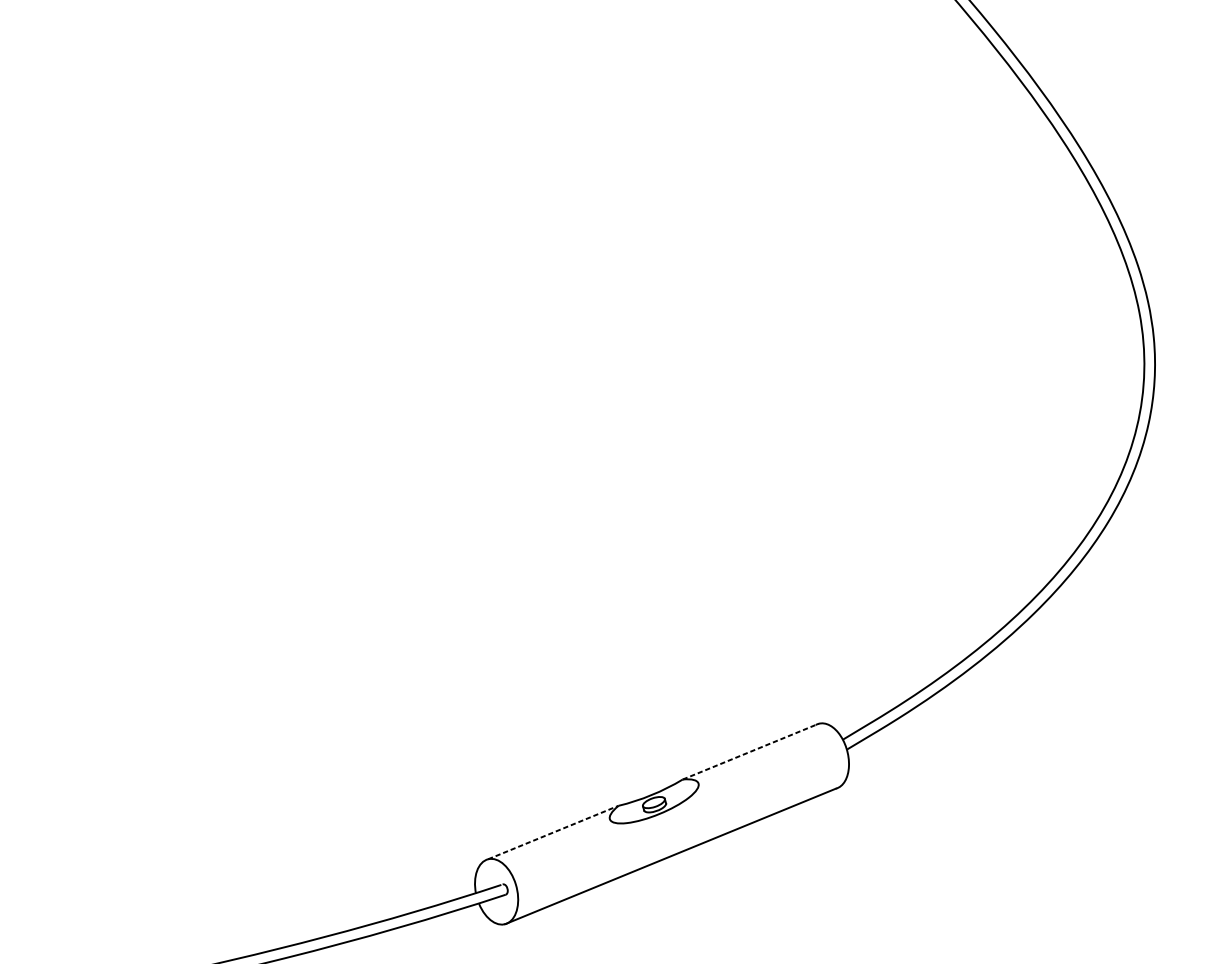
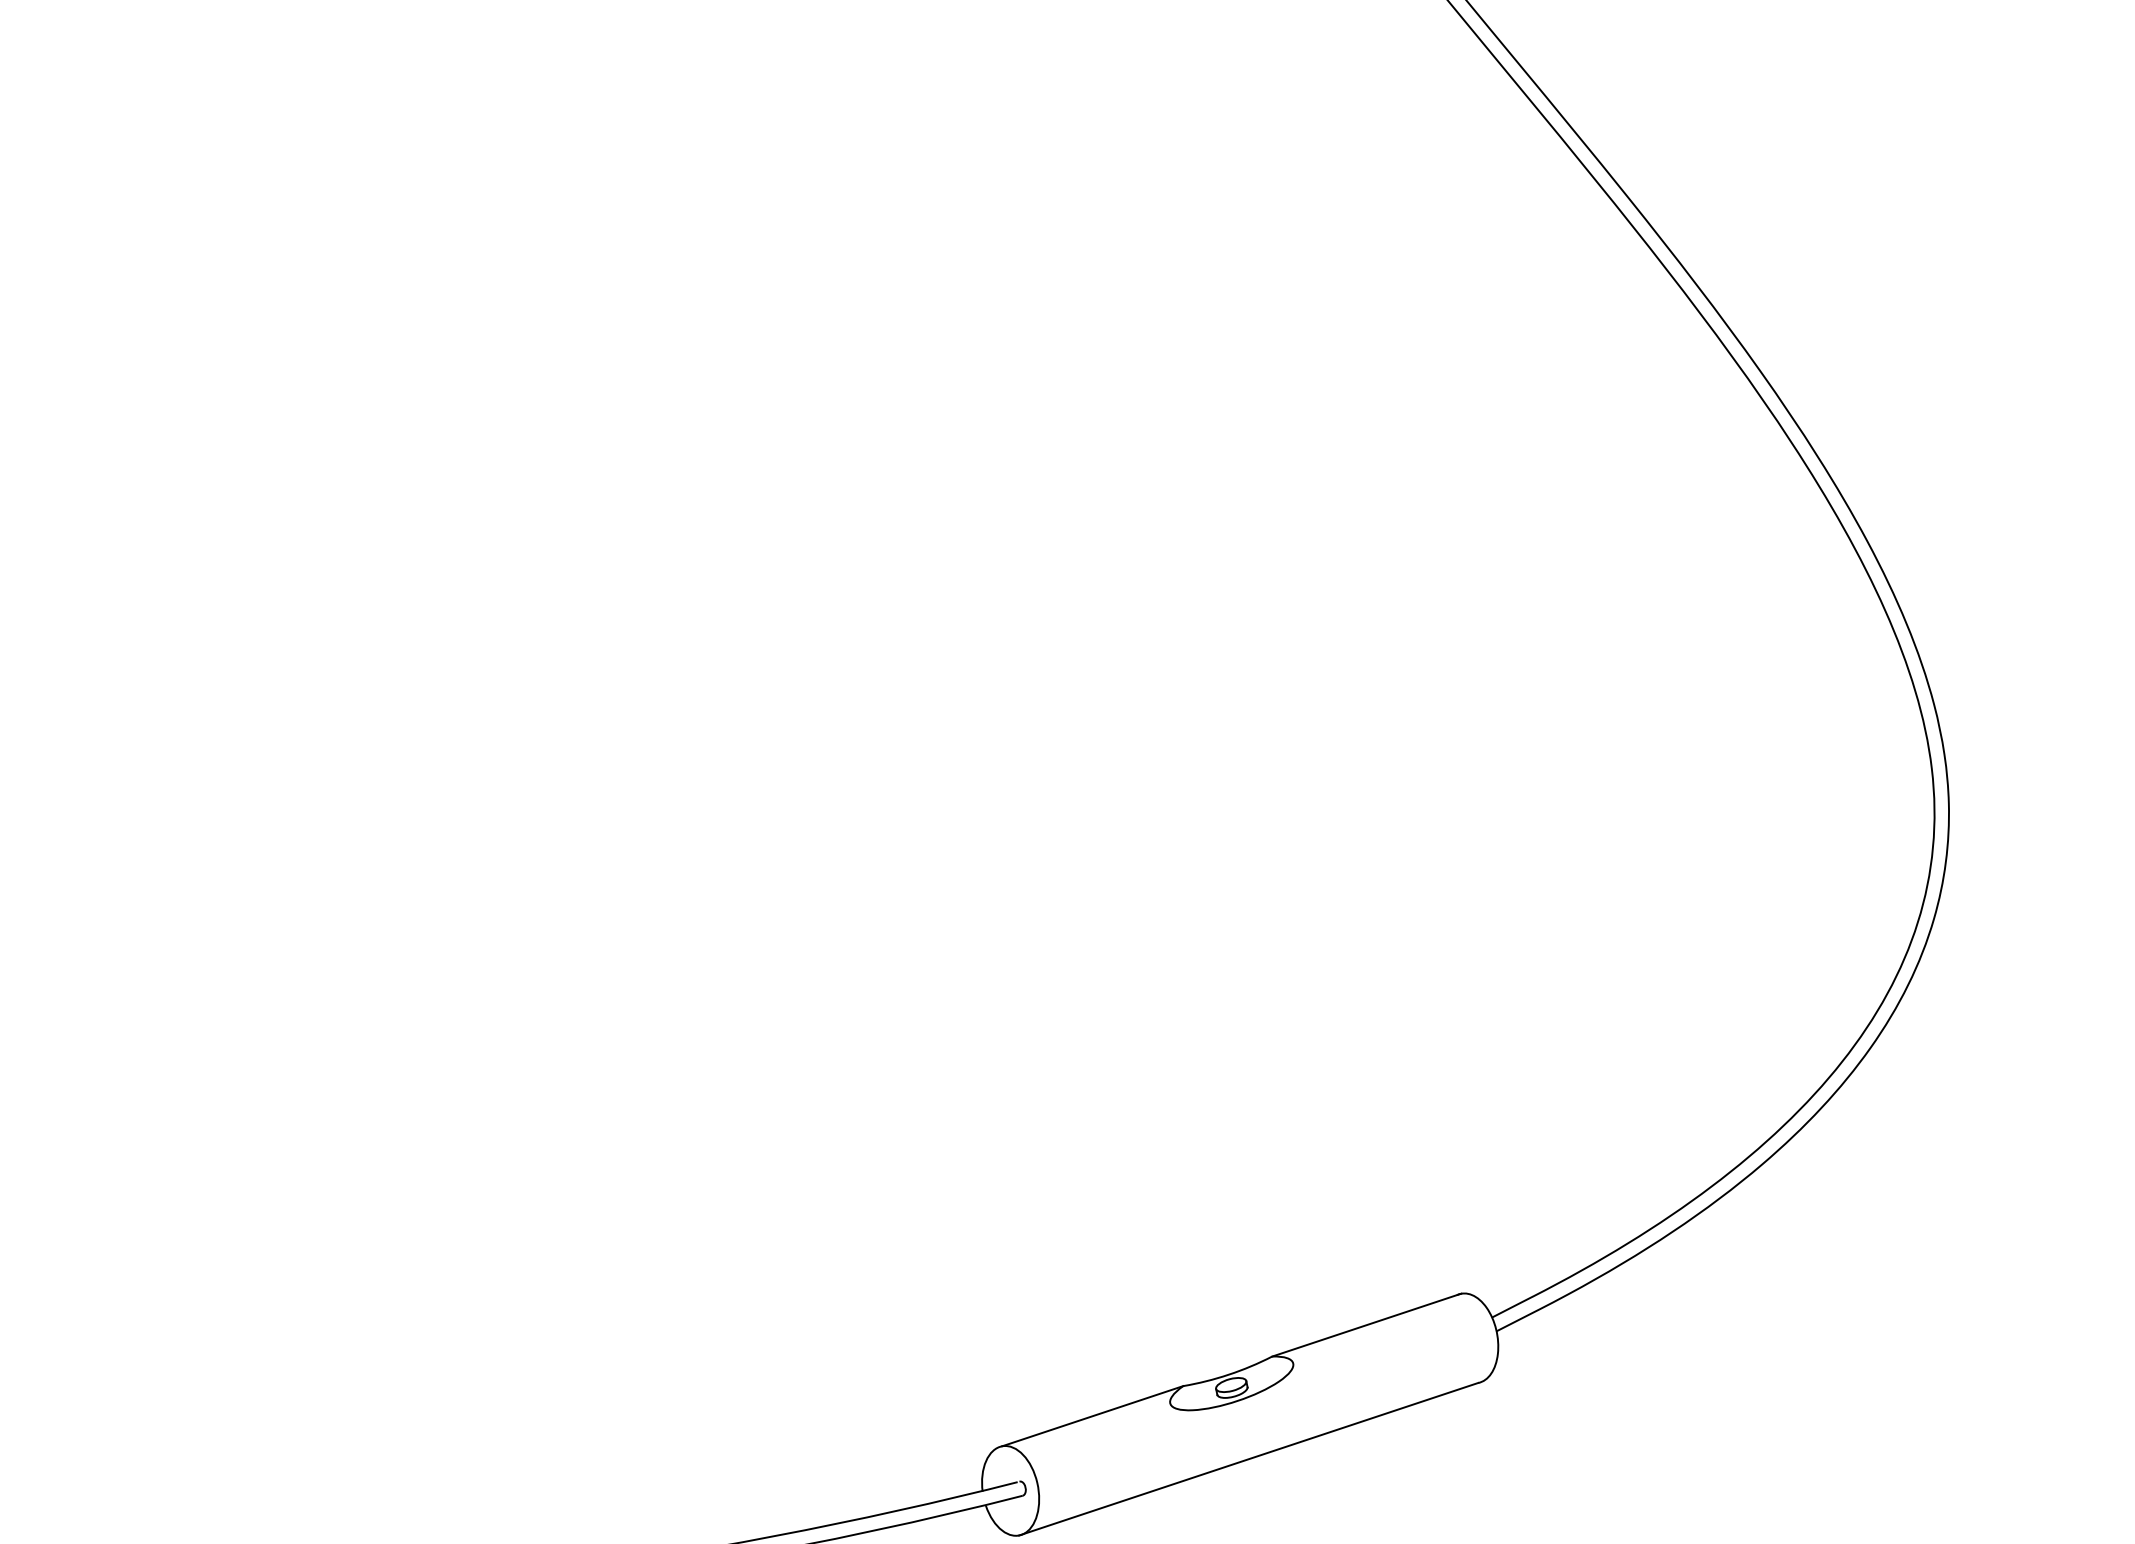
line: (750, 751) -> (1366, 1325), dashed -> solid
line: (553, 832) -> (1093, 1416), dashed -> solid

